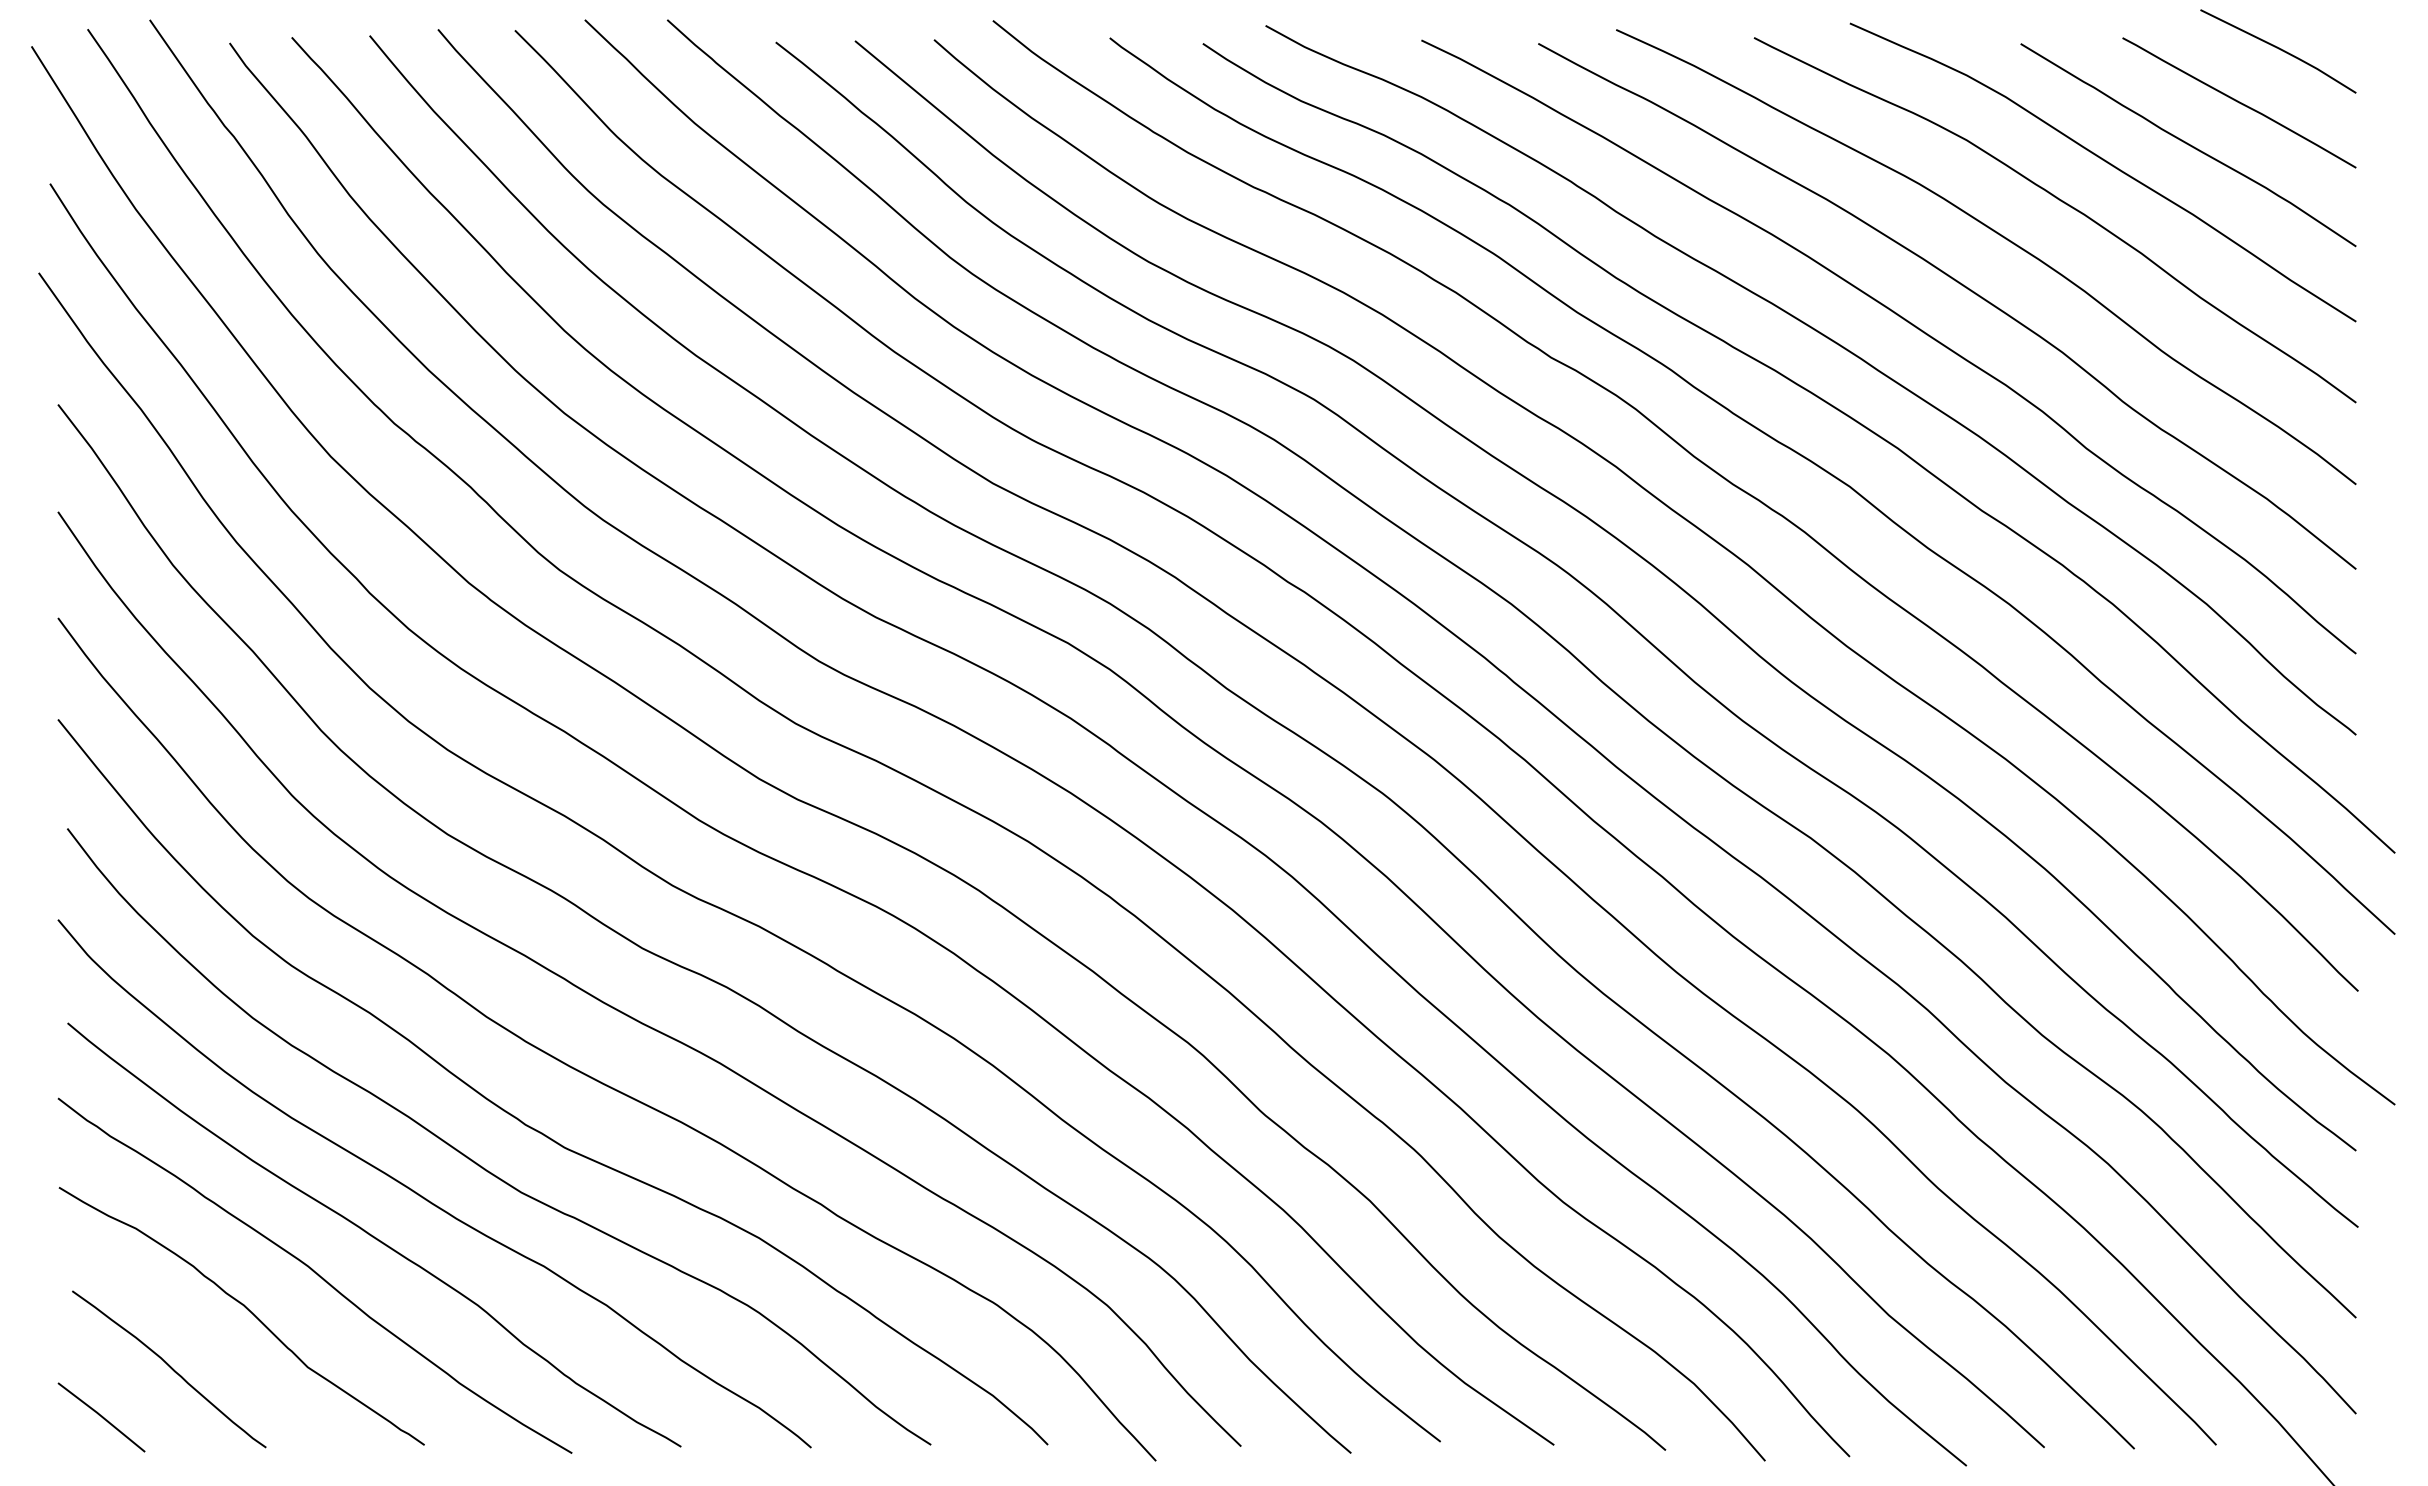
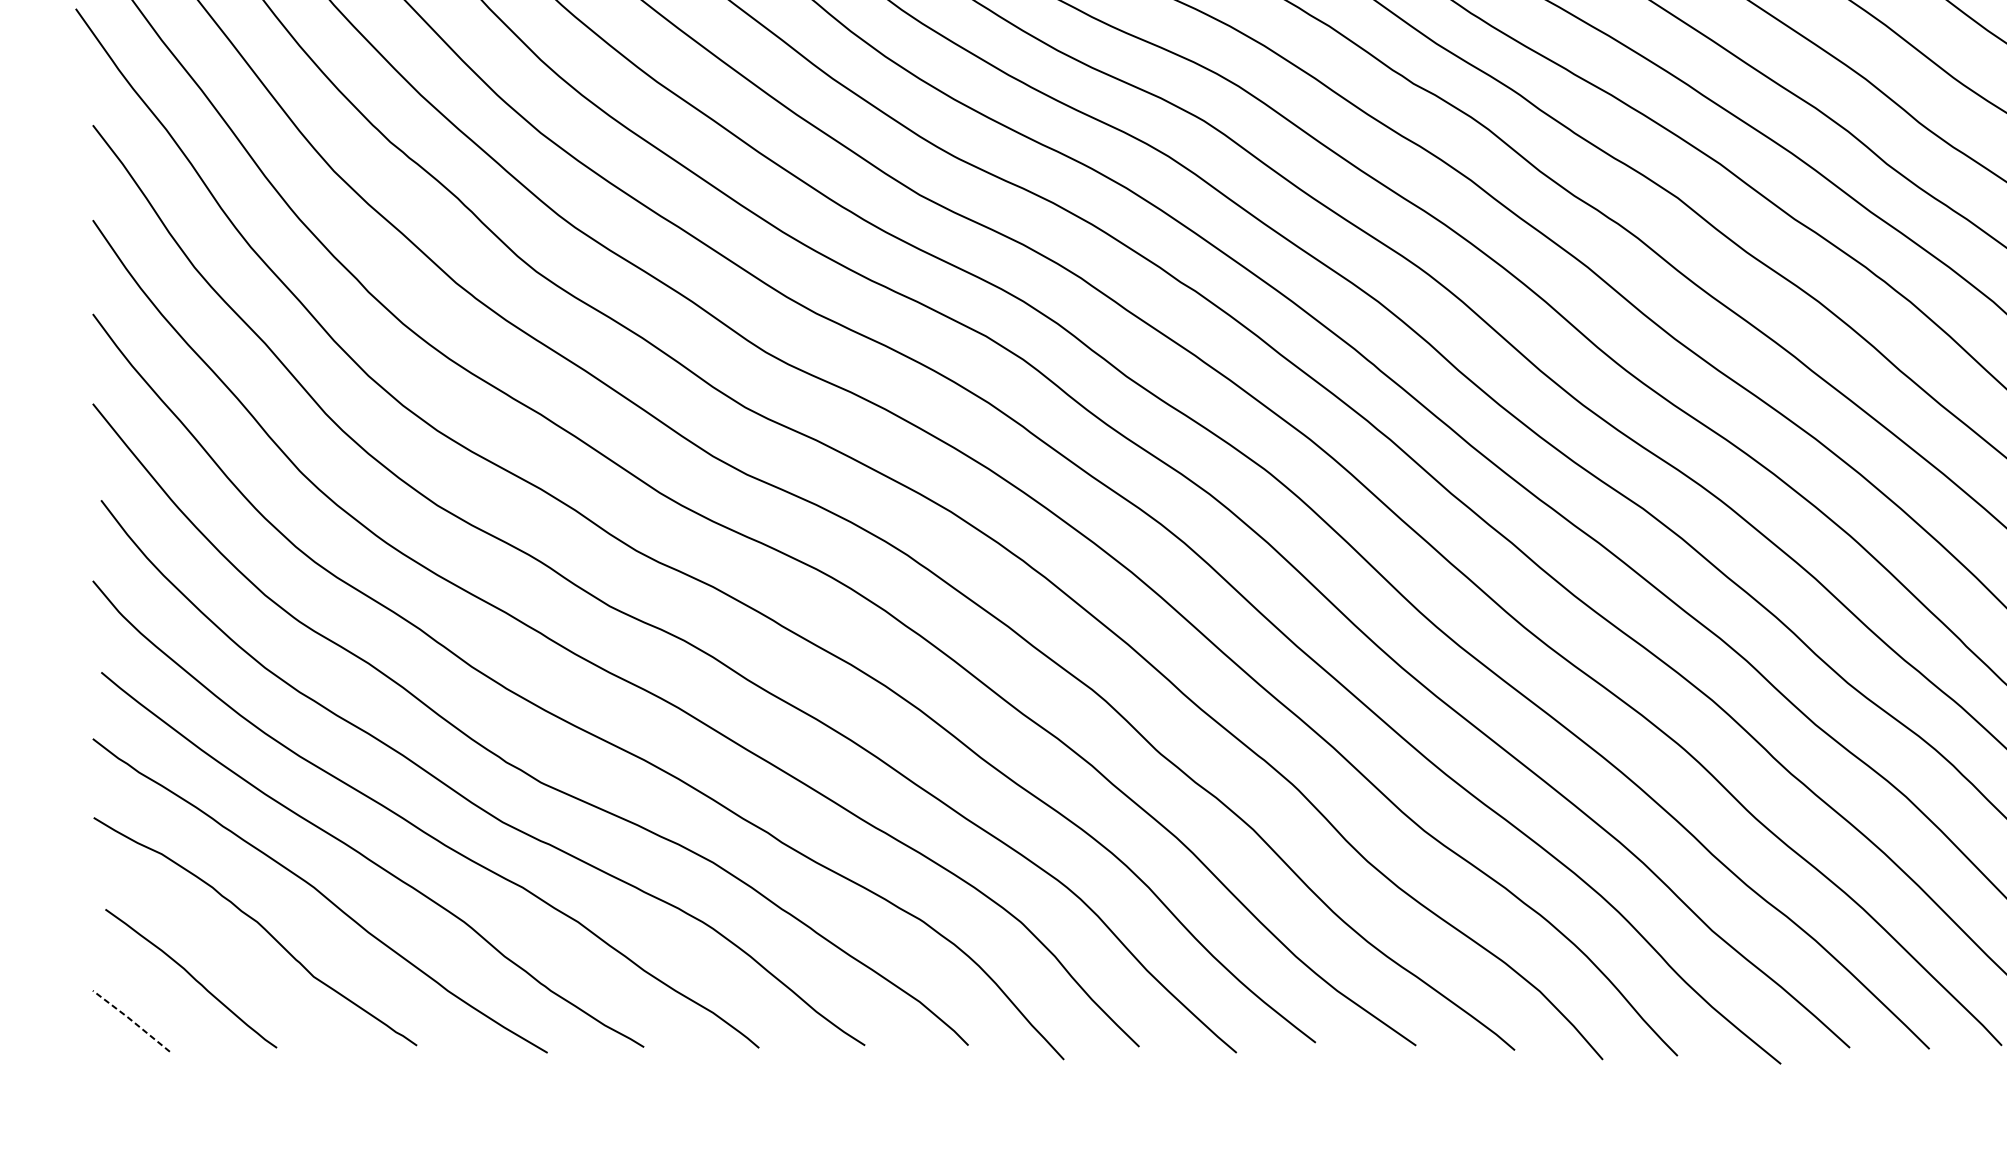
line: (101, 1416) -> (131, 1020), solid -> dashed

